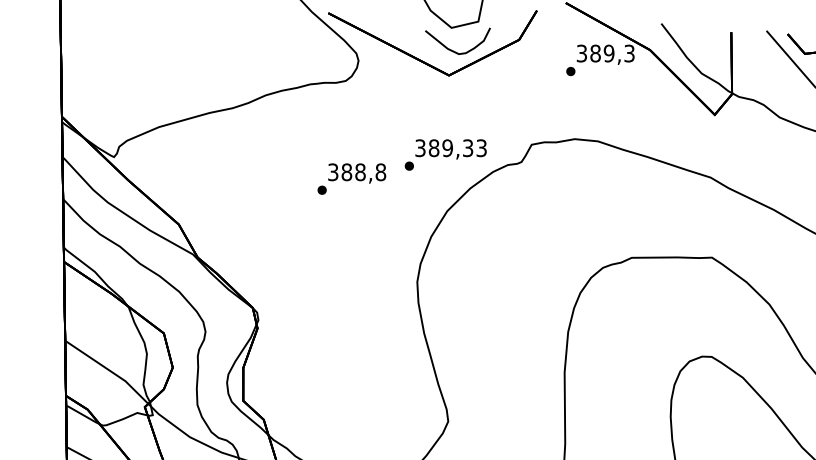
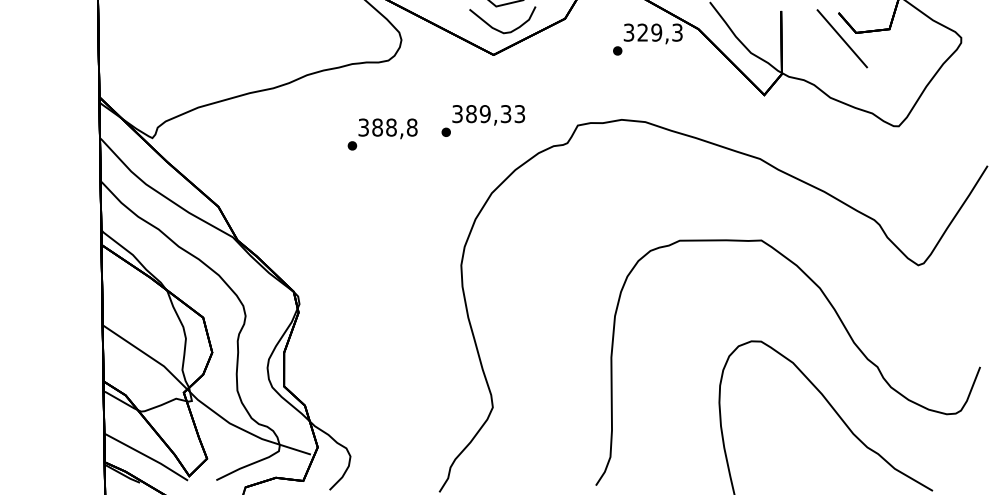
text: (595, 53) -> (642, 32), 389,3 -> 329,3
text: (445, 154) -> (483, 120), moved
text: (351, 179) -> (382, 134), moved

